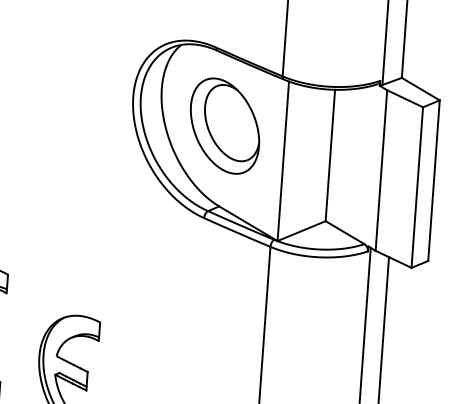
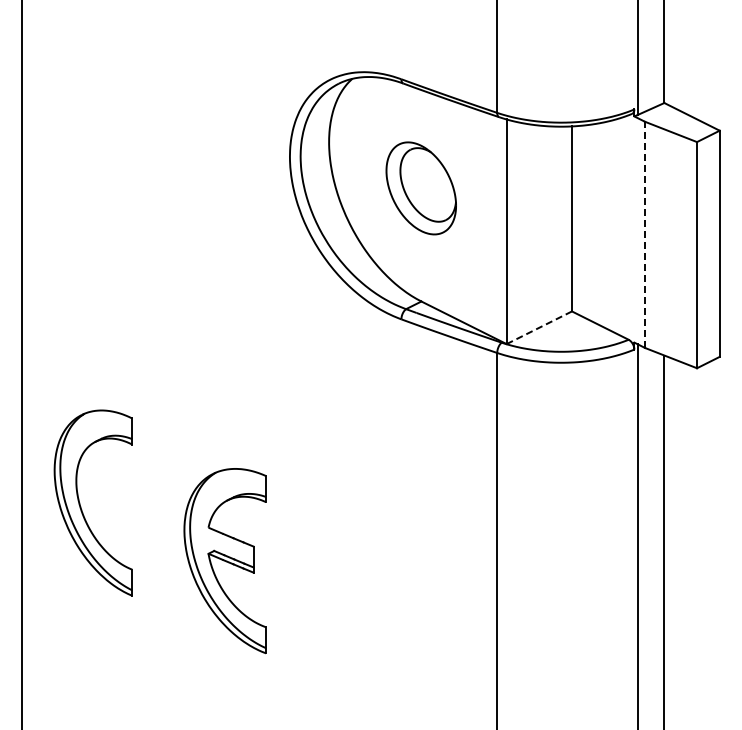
part: (224, 126) -> (420, 188), size x0.7
line: (381, 170) -> (645, 234), solid -> dashed
line: (301, 230) -> (539, 327), solid -> dashed

